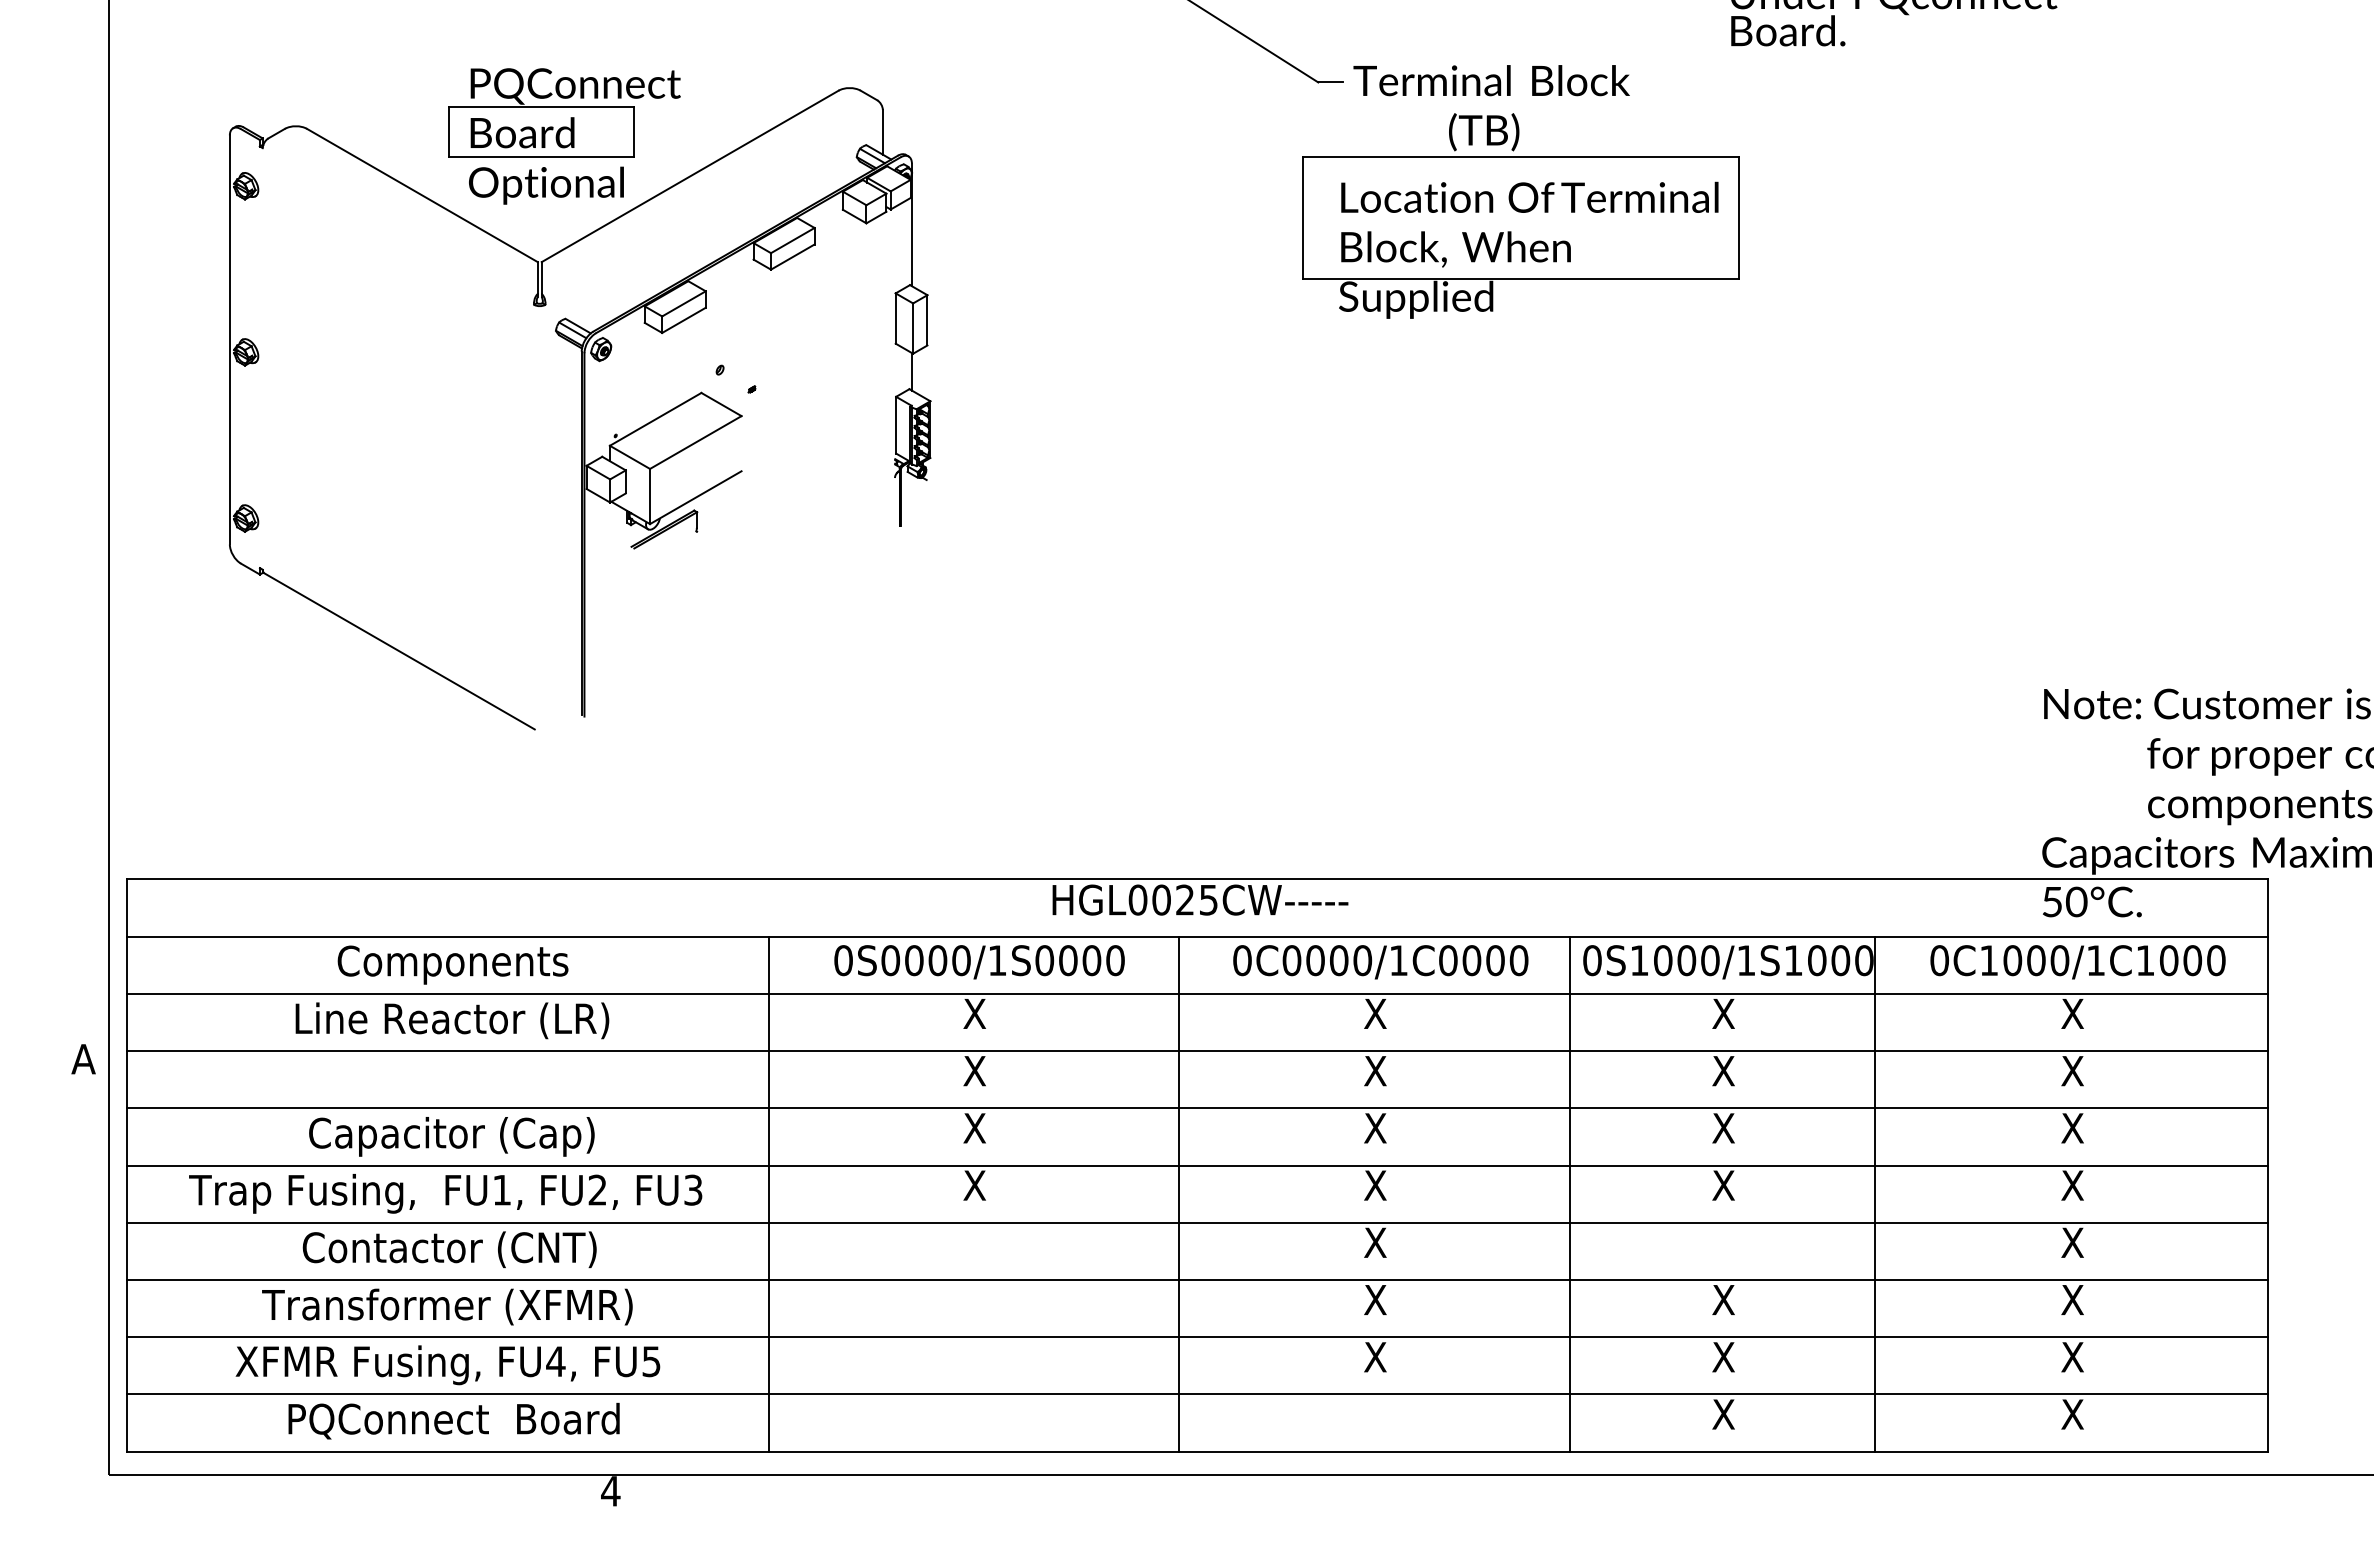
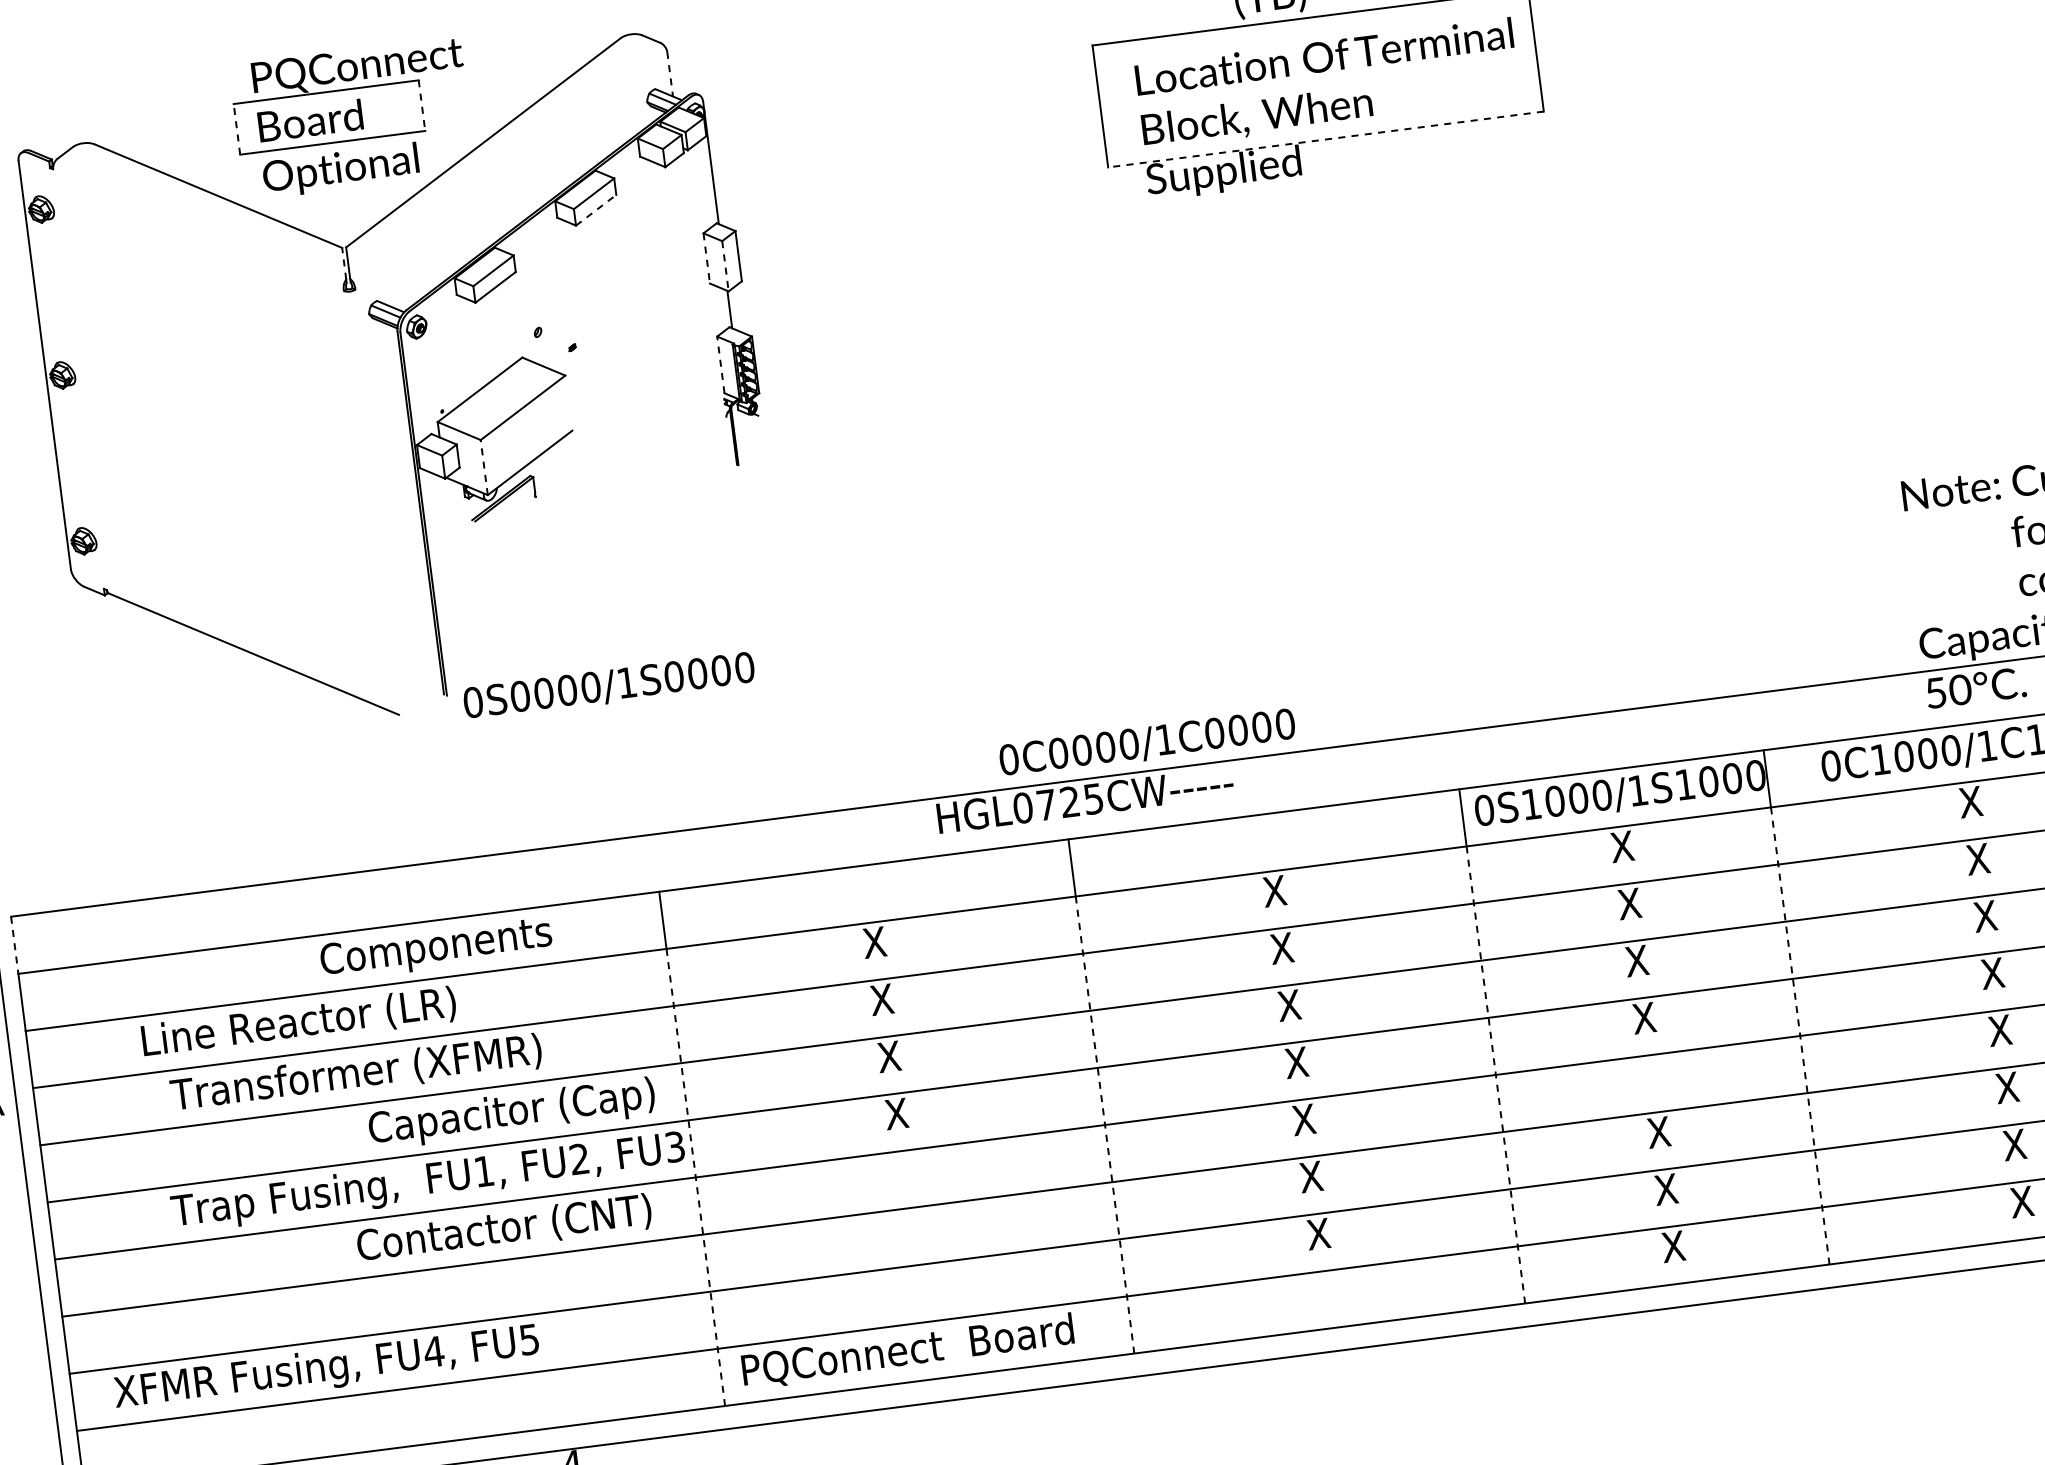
line: (449, 131) -> (237, 128), solid -> dashed
line: (634, 132) -> (422, 106), solid -> dashed
line: (882, 132) -> (669, 74), solid -> dashed
line: (793, 256) -> (596, 209), solid -> dashed
line: (537, 278) -> (344, 264), solid -> dashed
line: (1520, 279) -> (1325, 139), solid -> dashed
line: (895, 319) -> (706, 259), solid -> dashed
line: (913, 329) -> (725, 267), solid -> dashed
line: (896, 424) -> (721, 364), solid -> dashed
line: (650, 496) -> (484, 467), solid -> dashed
text: (1161, 899) -> (1046, 804), HGL0025CW----- -> HGL0725CW-----
line: (127, 908) -> (15, 945), solid -> dashed
text: (979, 962) -> (609, 686), moved
text: (1380, 962) -> (1147, 743), moved
text: (452, 964) -> (435, 948), moved
text: (452, 1020) -> (299, 1022), moved
text: (451, 1136) -> (511, 1113), moved
text: (445, 1193) -> (428, 1182), moved
line: (768, 1222) -> (695, 1177), solid -> dashed
line: (1178, 1222) -> (1104, 1124), solid -> dashed
line: (1570, 1222) -> (1496, 1074), solid -> dashed
line: (1875, 1222) -> (1800, 1035), solid -> dashed
text: (449, 1249) -> (504, 1229), moved
text: (447, 1306) -> (356, 1073), moved
text: (447, 1365) -> (326, 1369), moved
text: (453, 1420) -> (907, 1350), moved

